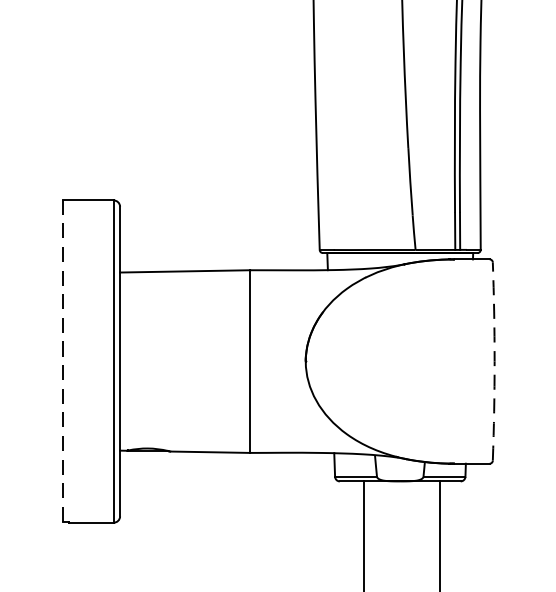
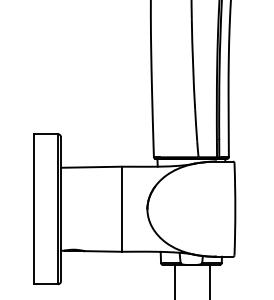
line: (63, 362) -> (34, 209), dashed -> solid
arc: (494, 362) -> (235, 209), dashed -> solid

